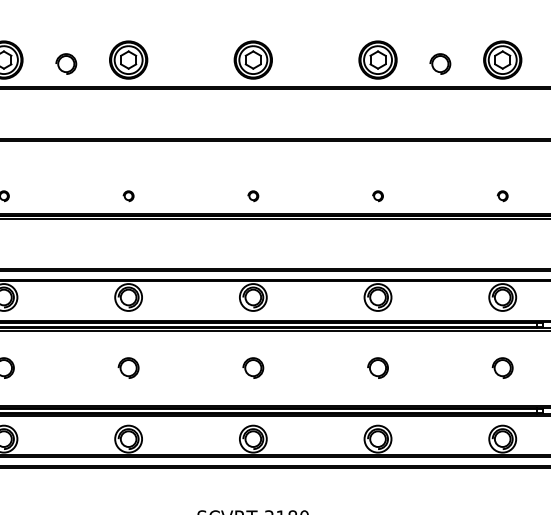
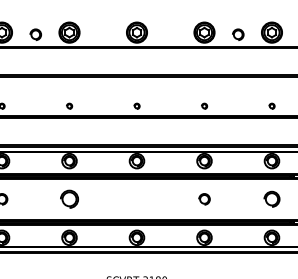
part: (128, 368) -> (69, 199), size x1.6
part: (252, 368) -> (136, 199), removed
part: (501, 368) -> (271, 199), size x1.4

